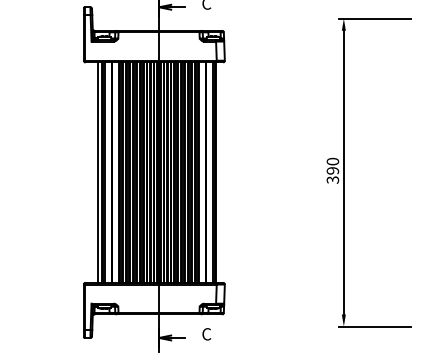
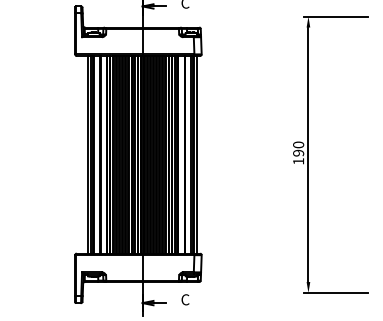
line: (219, 172) -> (196, 154), added
text: (332, 179) -> (298, 160), 390 -> 190

